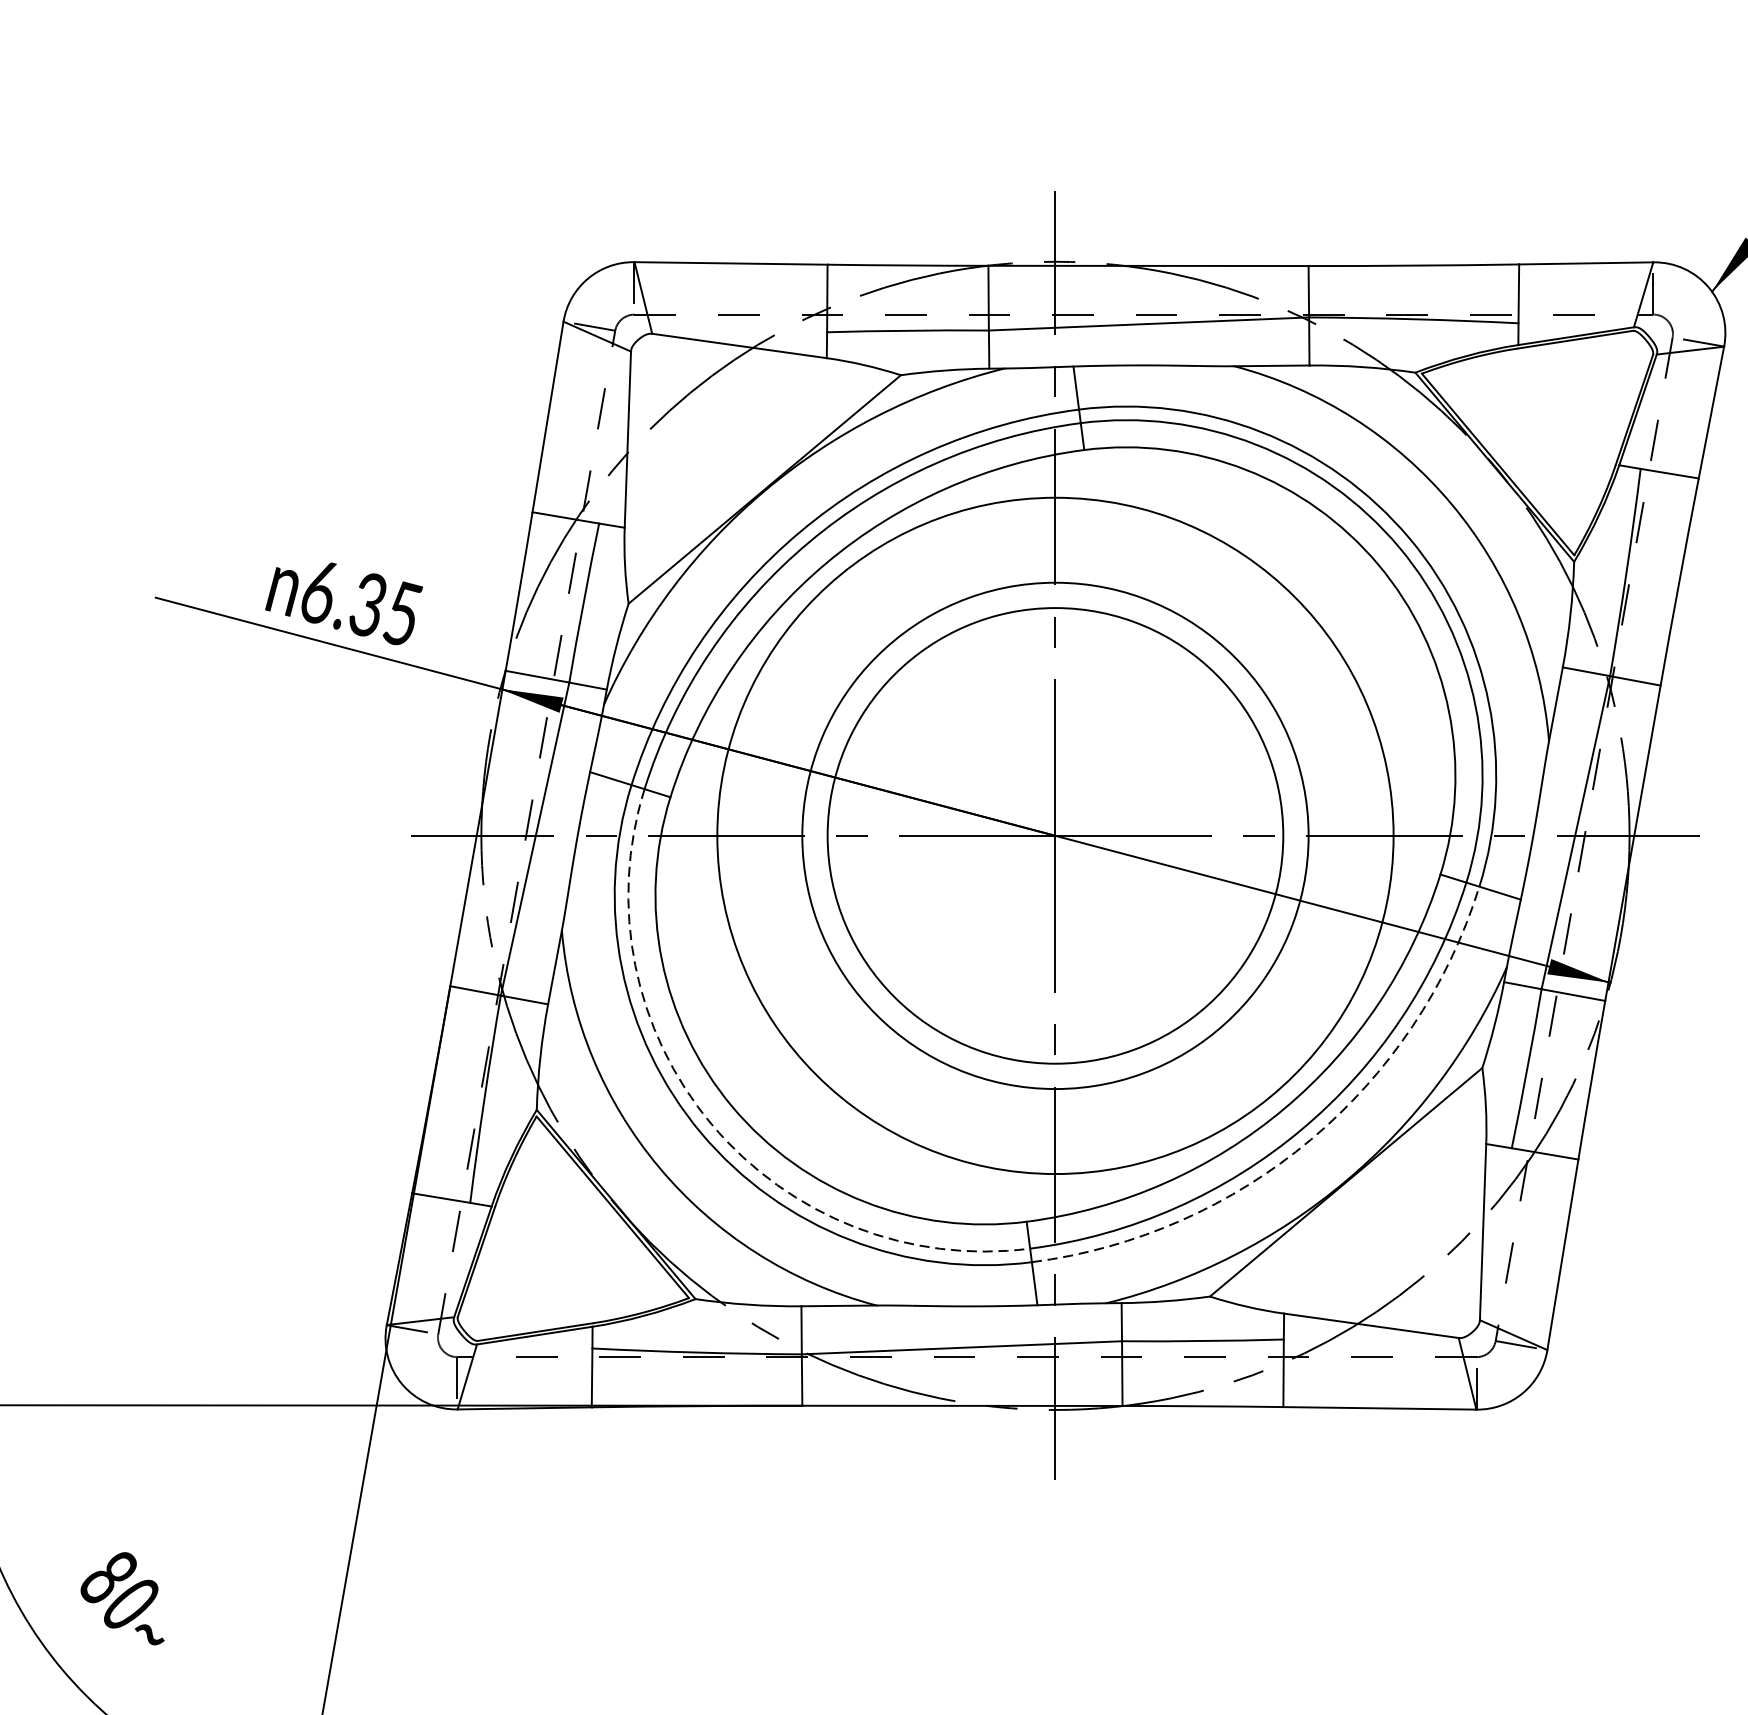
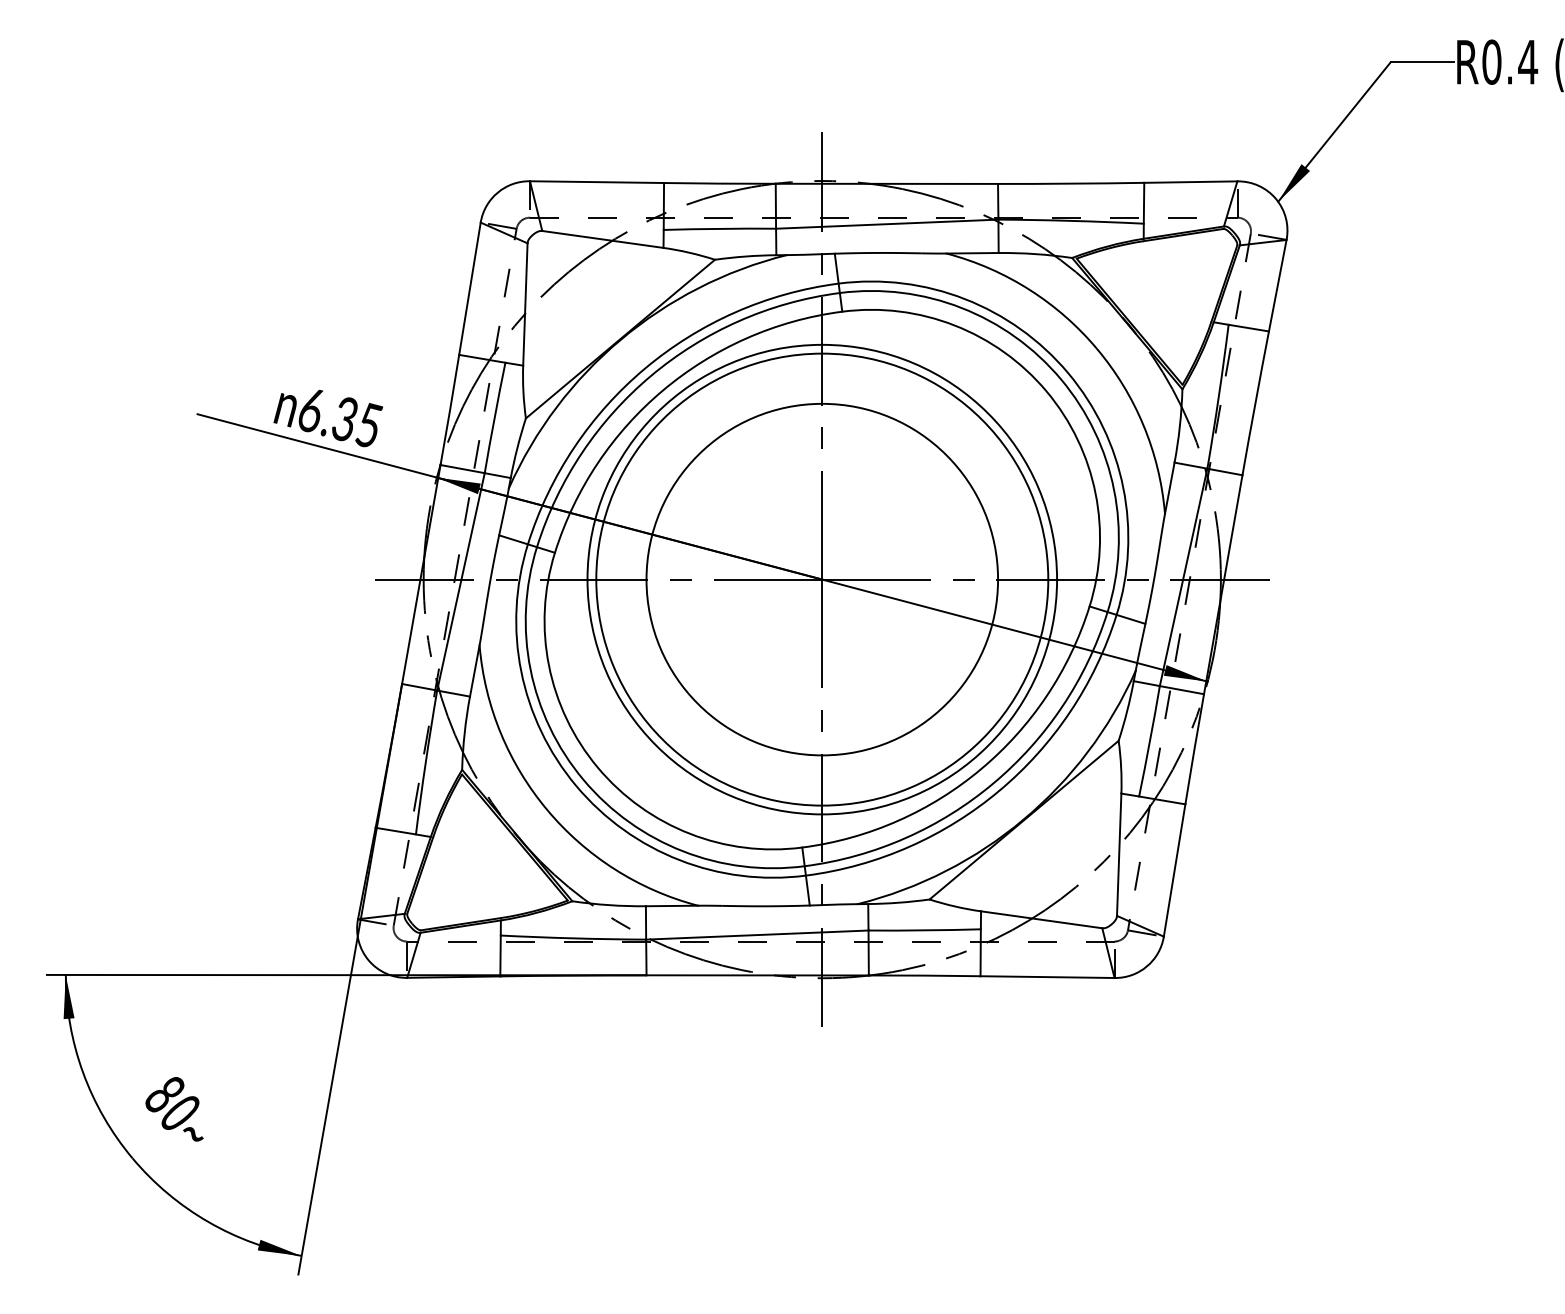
circle: (1055, 835) -> (822, 579), size x1.43
arc: (711, 1123) -> (583, 779), dashed -> solid
arc: (1310, 1139) -> (999, 790), dashed -> solid

